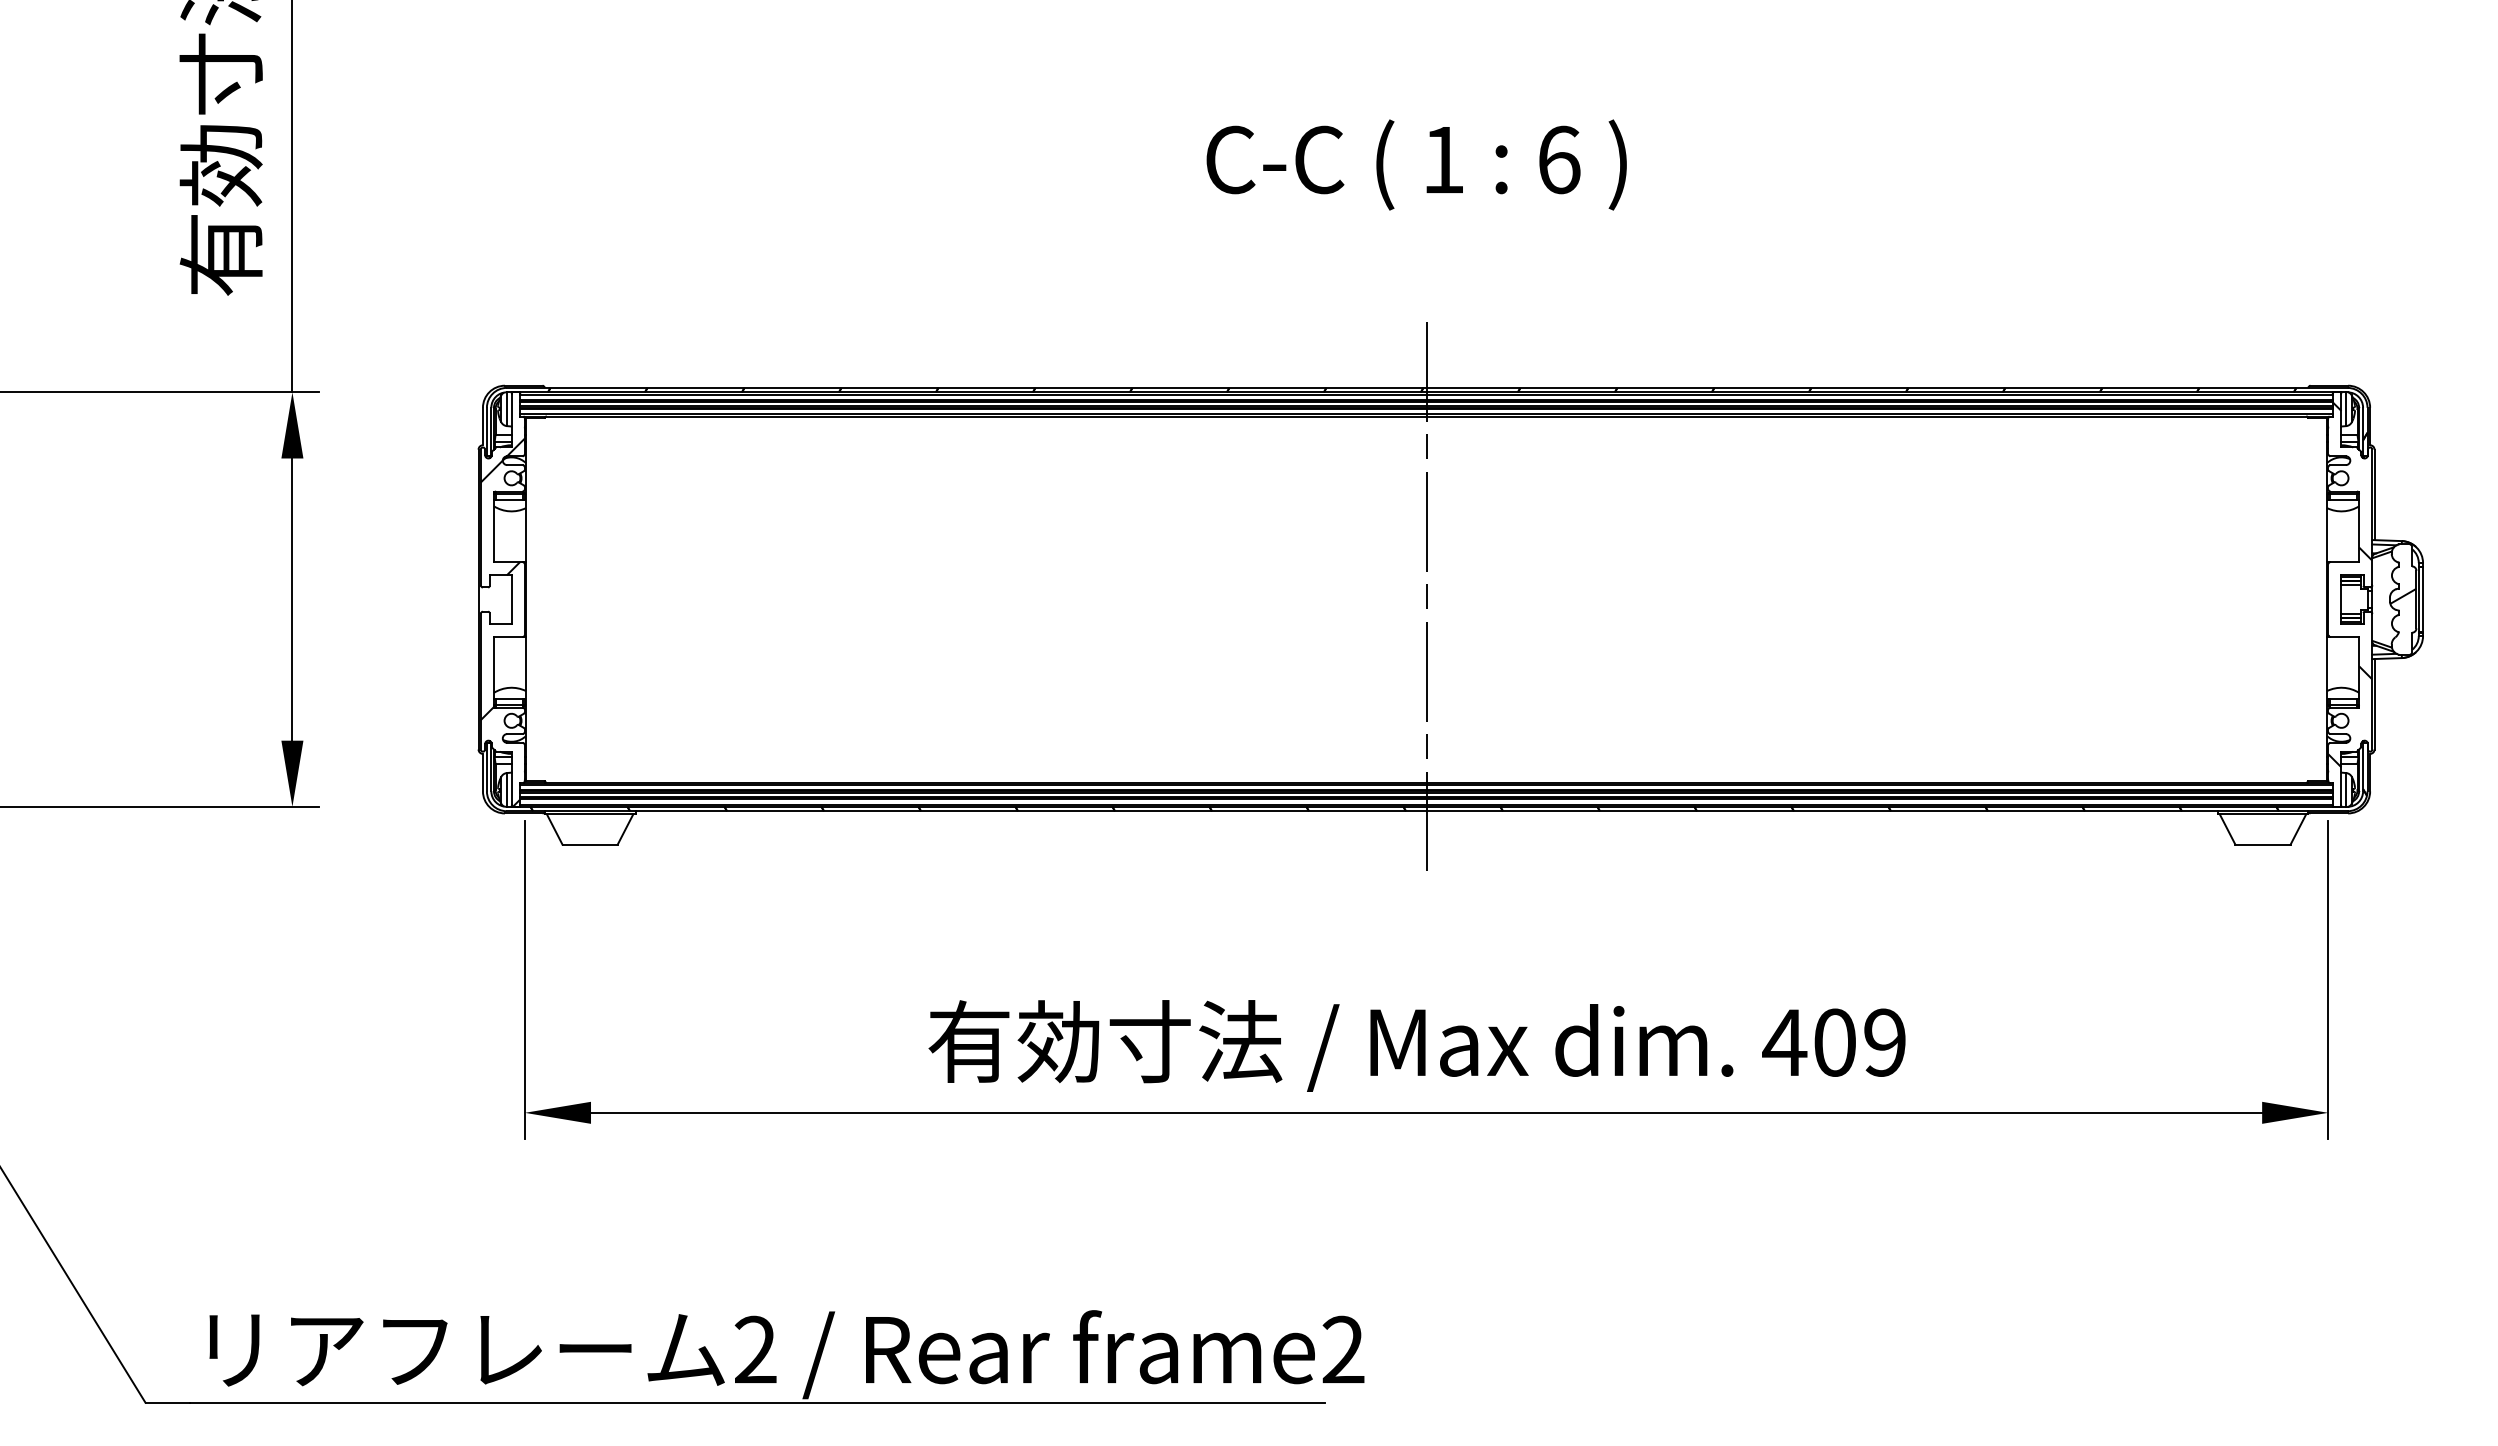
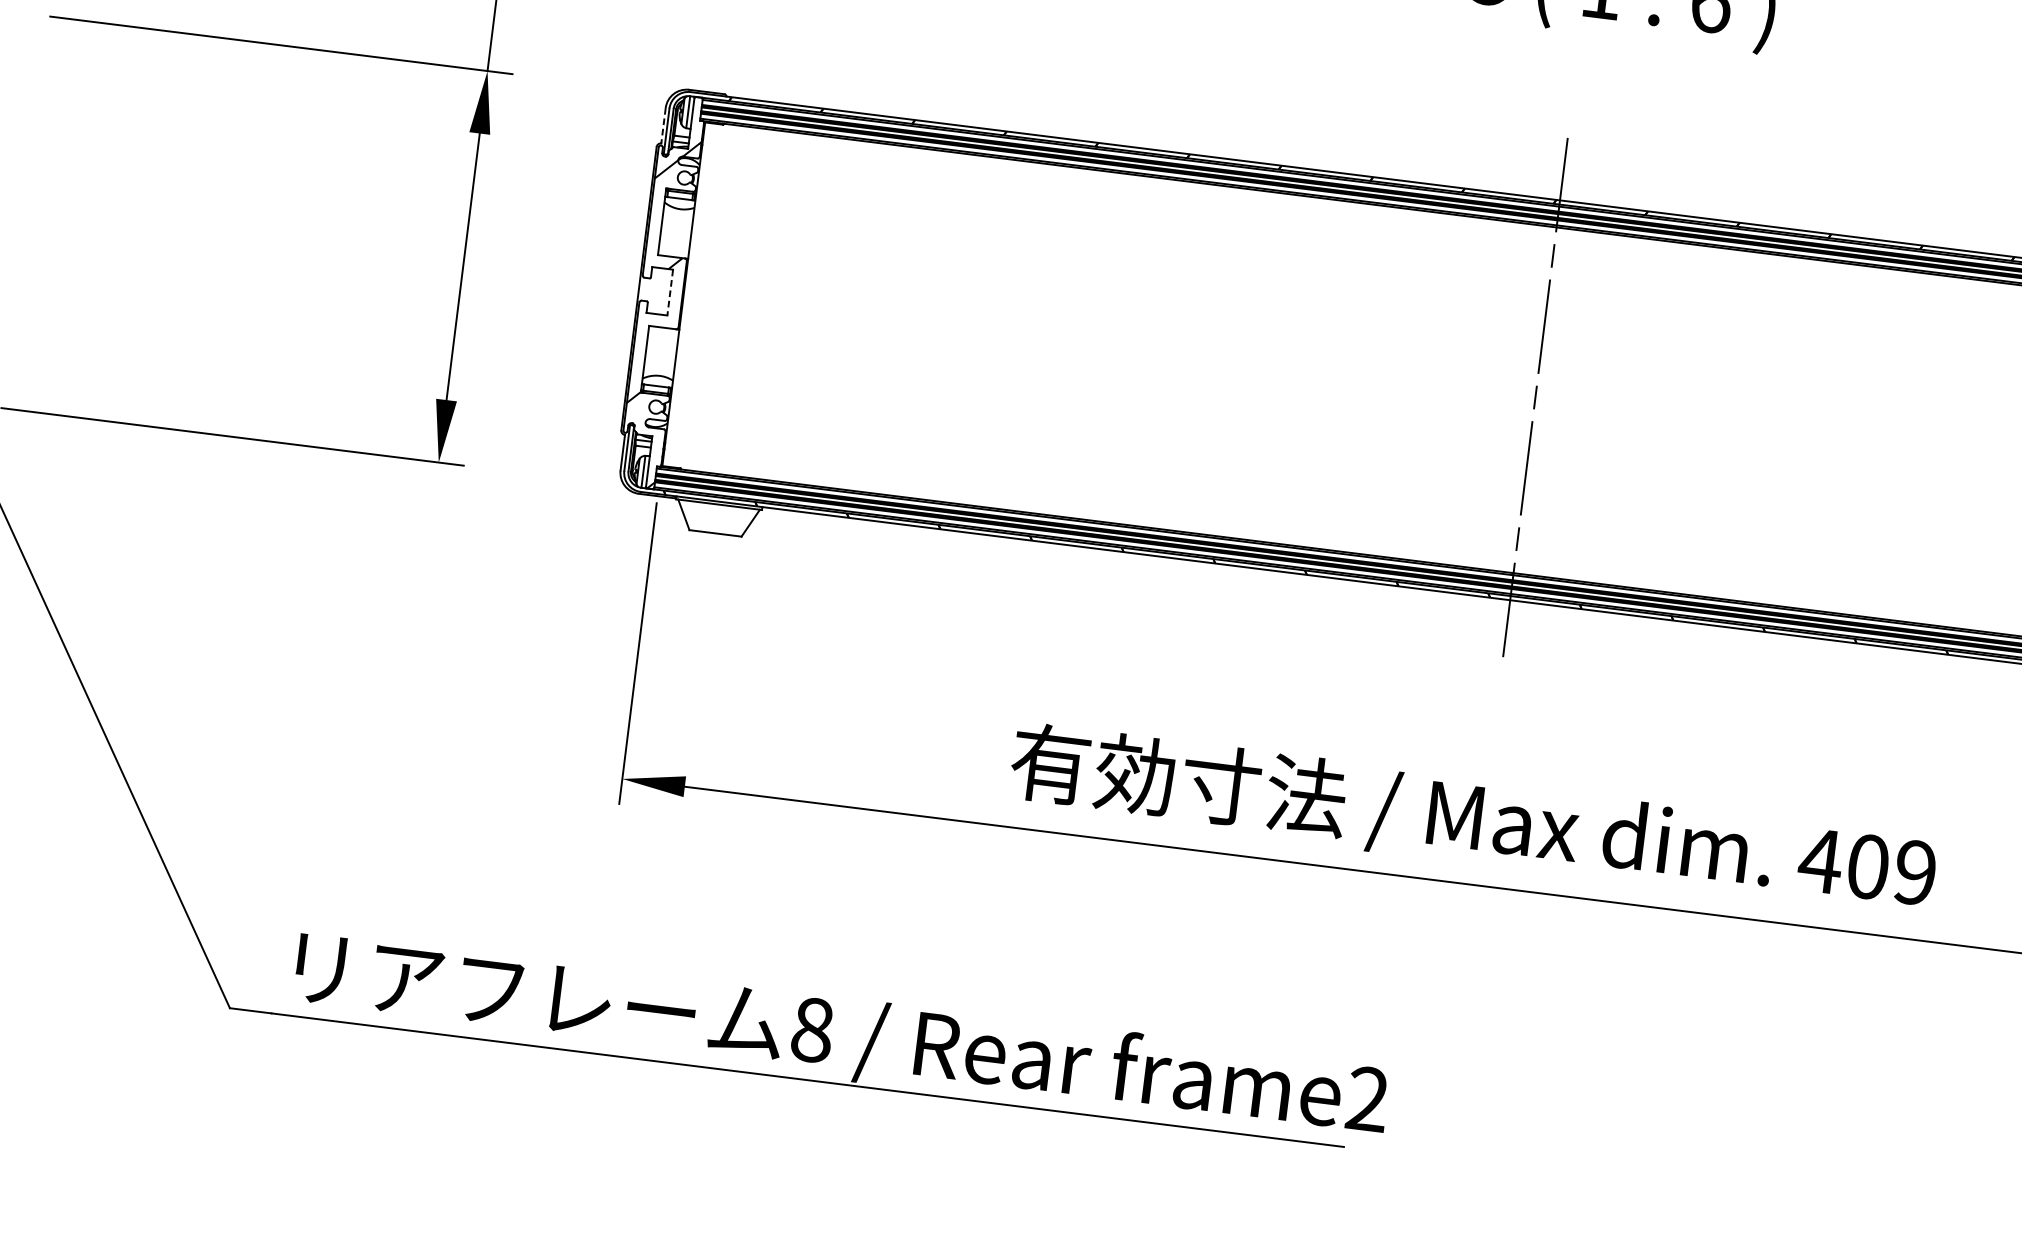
line: (482, 426) -> (663, 125), solid -> dashed
line: (511, 600) -> (670, 293), solid -> dashed
text: (755, 1349) -> (812, 1029), 2 -> 8

